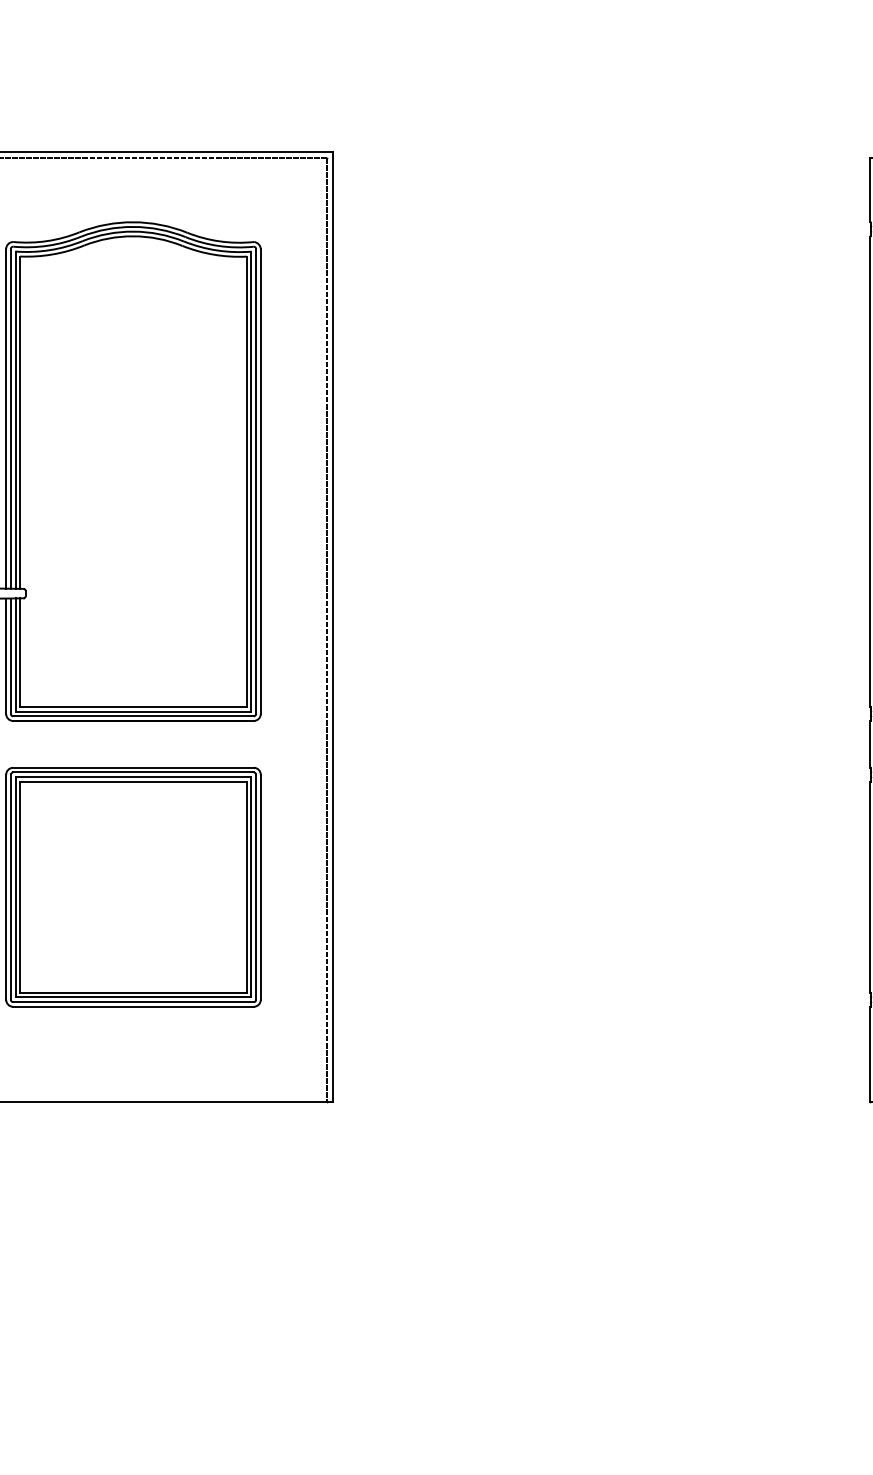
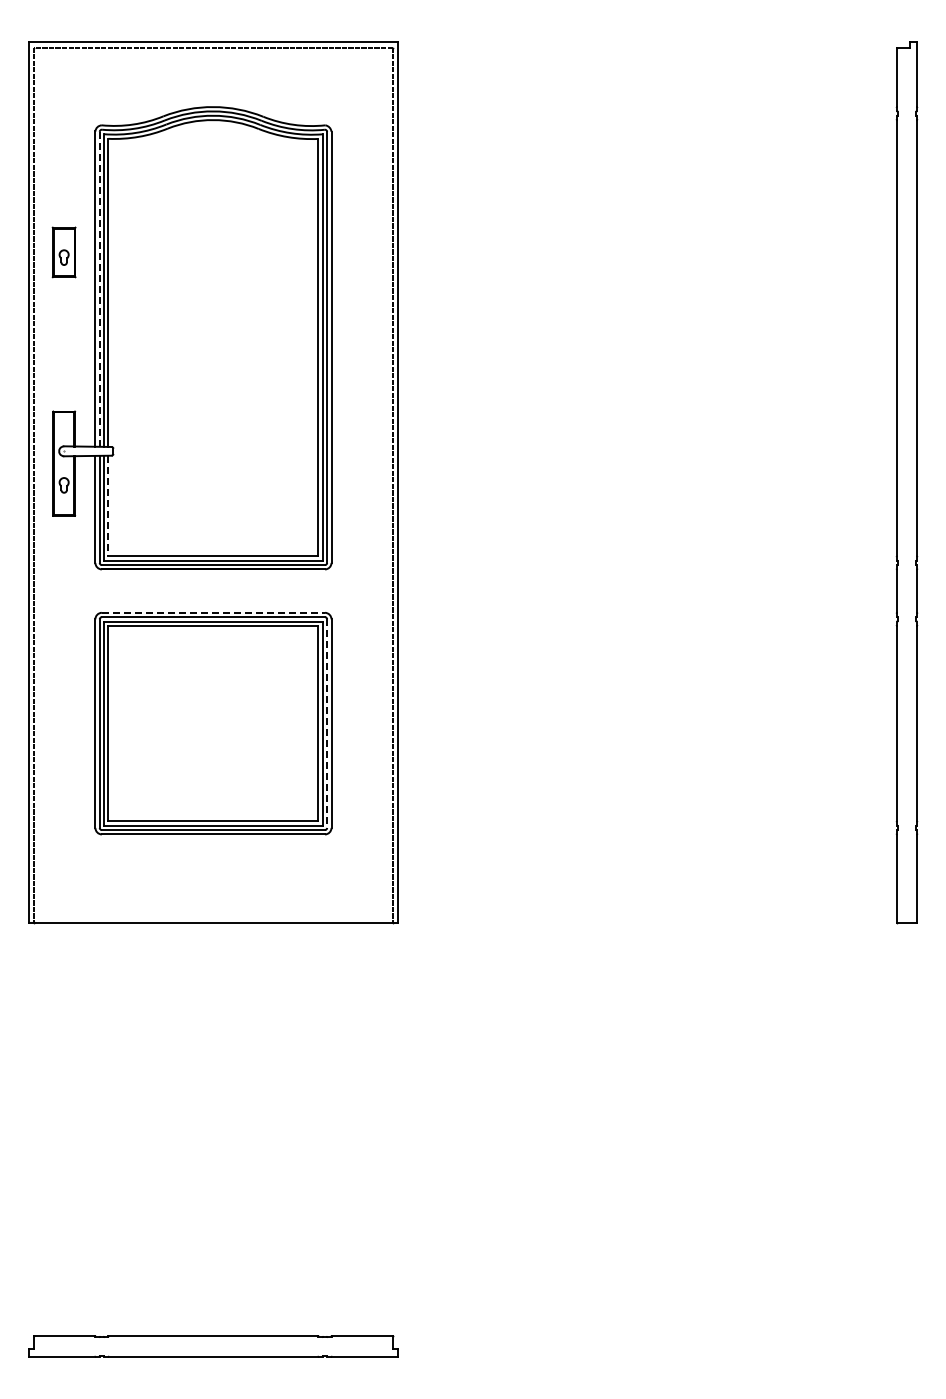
line: (10, 417) -> (99, 288), solid -> dashed
line: (20, 653) -> (108, 506), solid -> dashed
line: (133, 767) -> (213, 612), solid -> dashed
line: (256, 888) -> (327, 724), solid -> dashed

